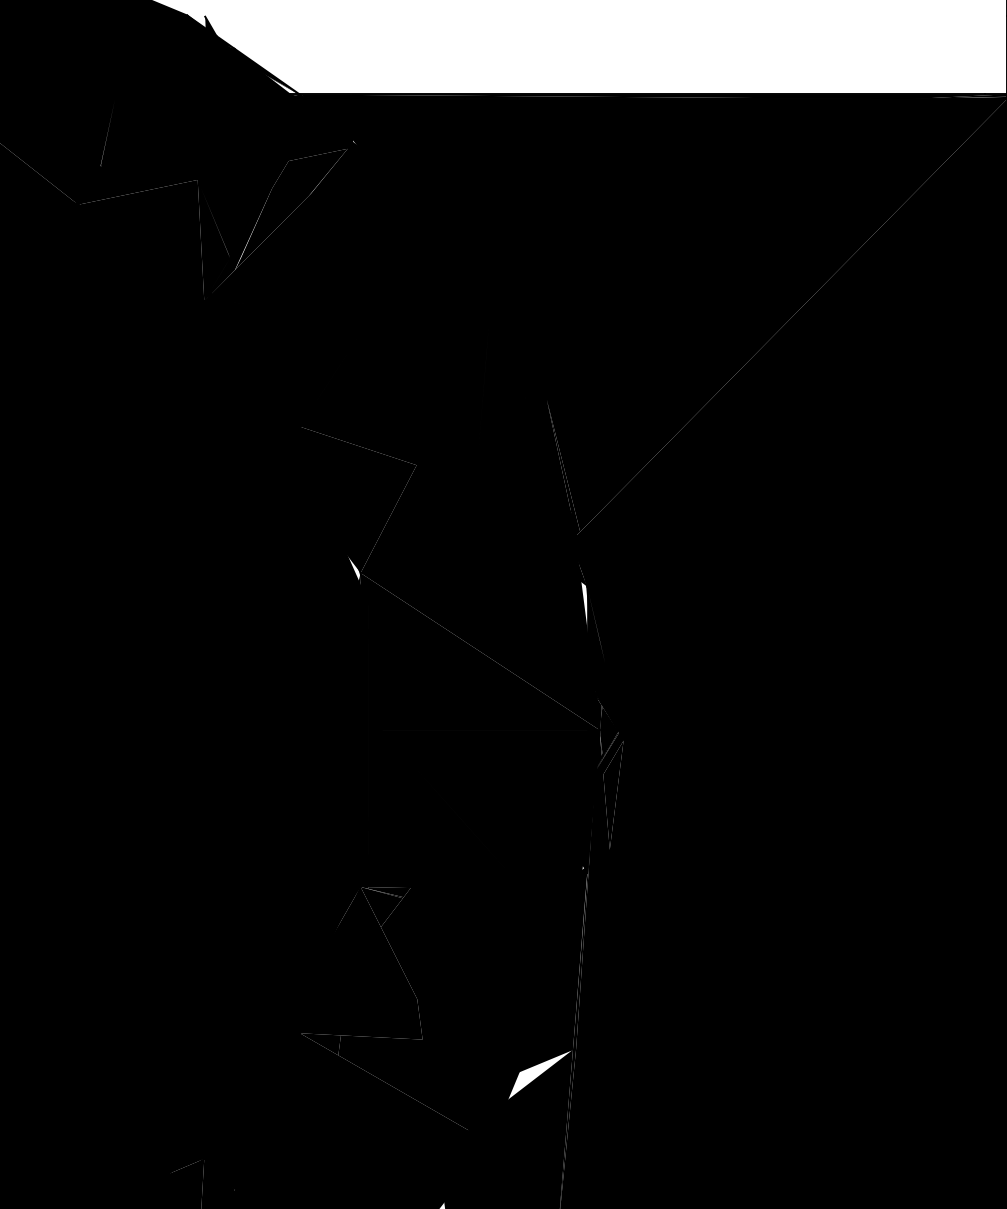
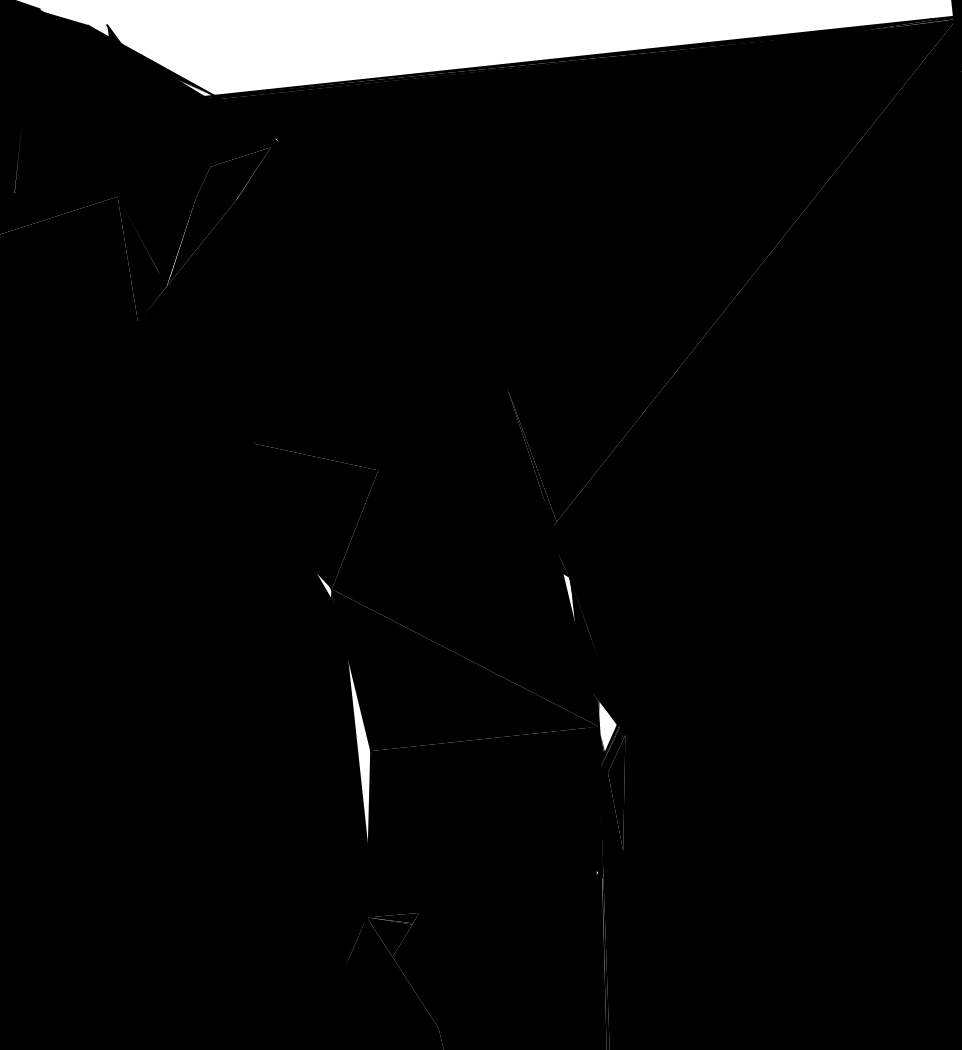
fill: (374, 729) -> (363, 751), removed
fill: (608, 730) -> (608, 726), removed

